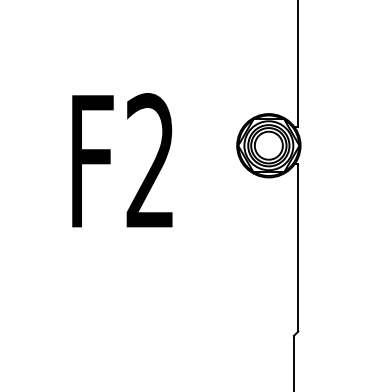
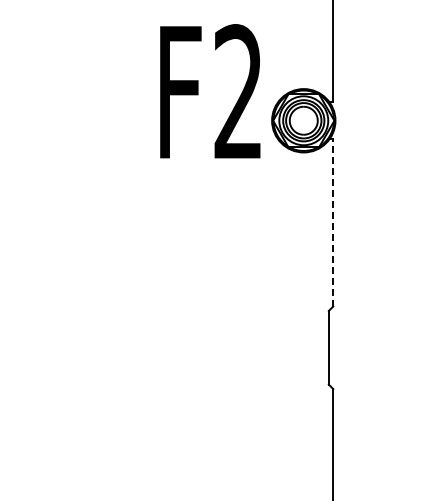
text: (122, 160) -> (210, 91), moved
line: (298, 247) -> (333, 222), solid -> dashed

